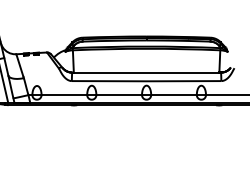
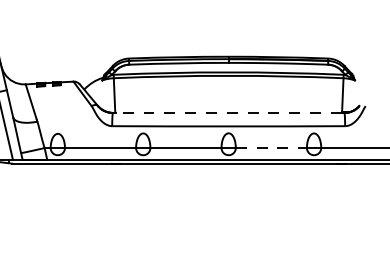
line: (146, 72) -> (228, 112), solid -> dashed
line: (174, 95) -> (272, 148), solid -> dashed

